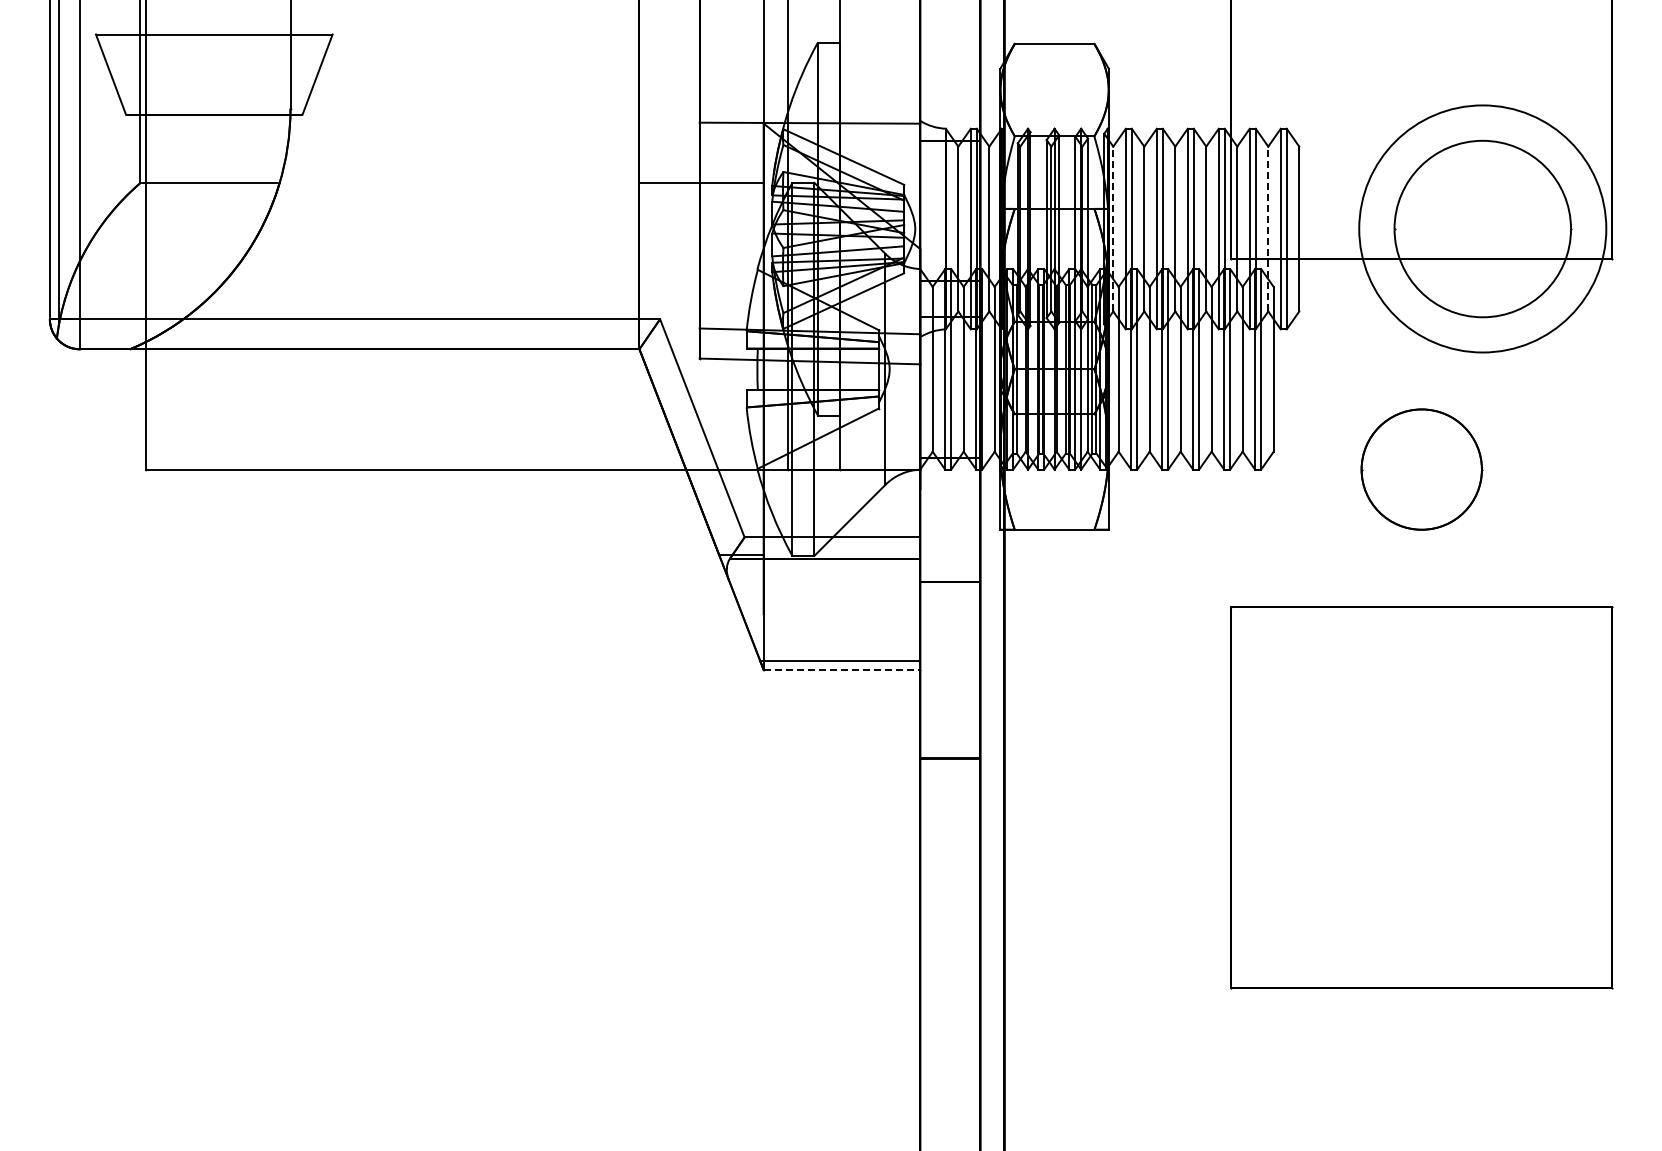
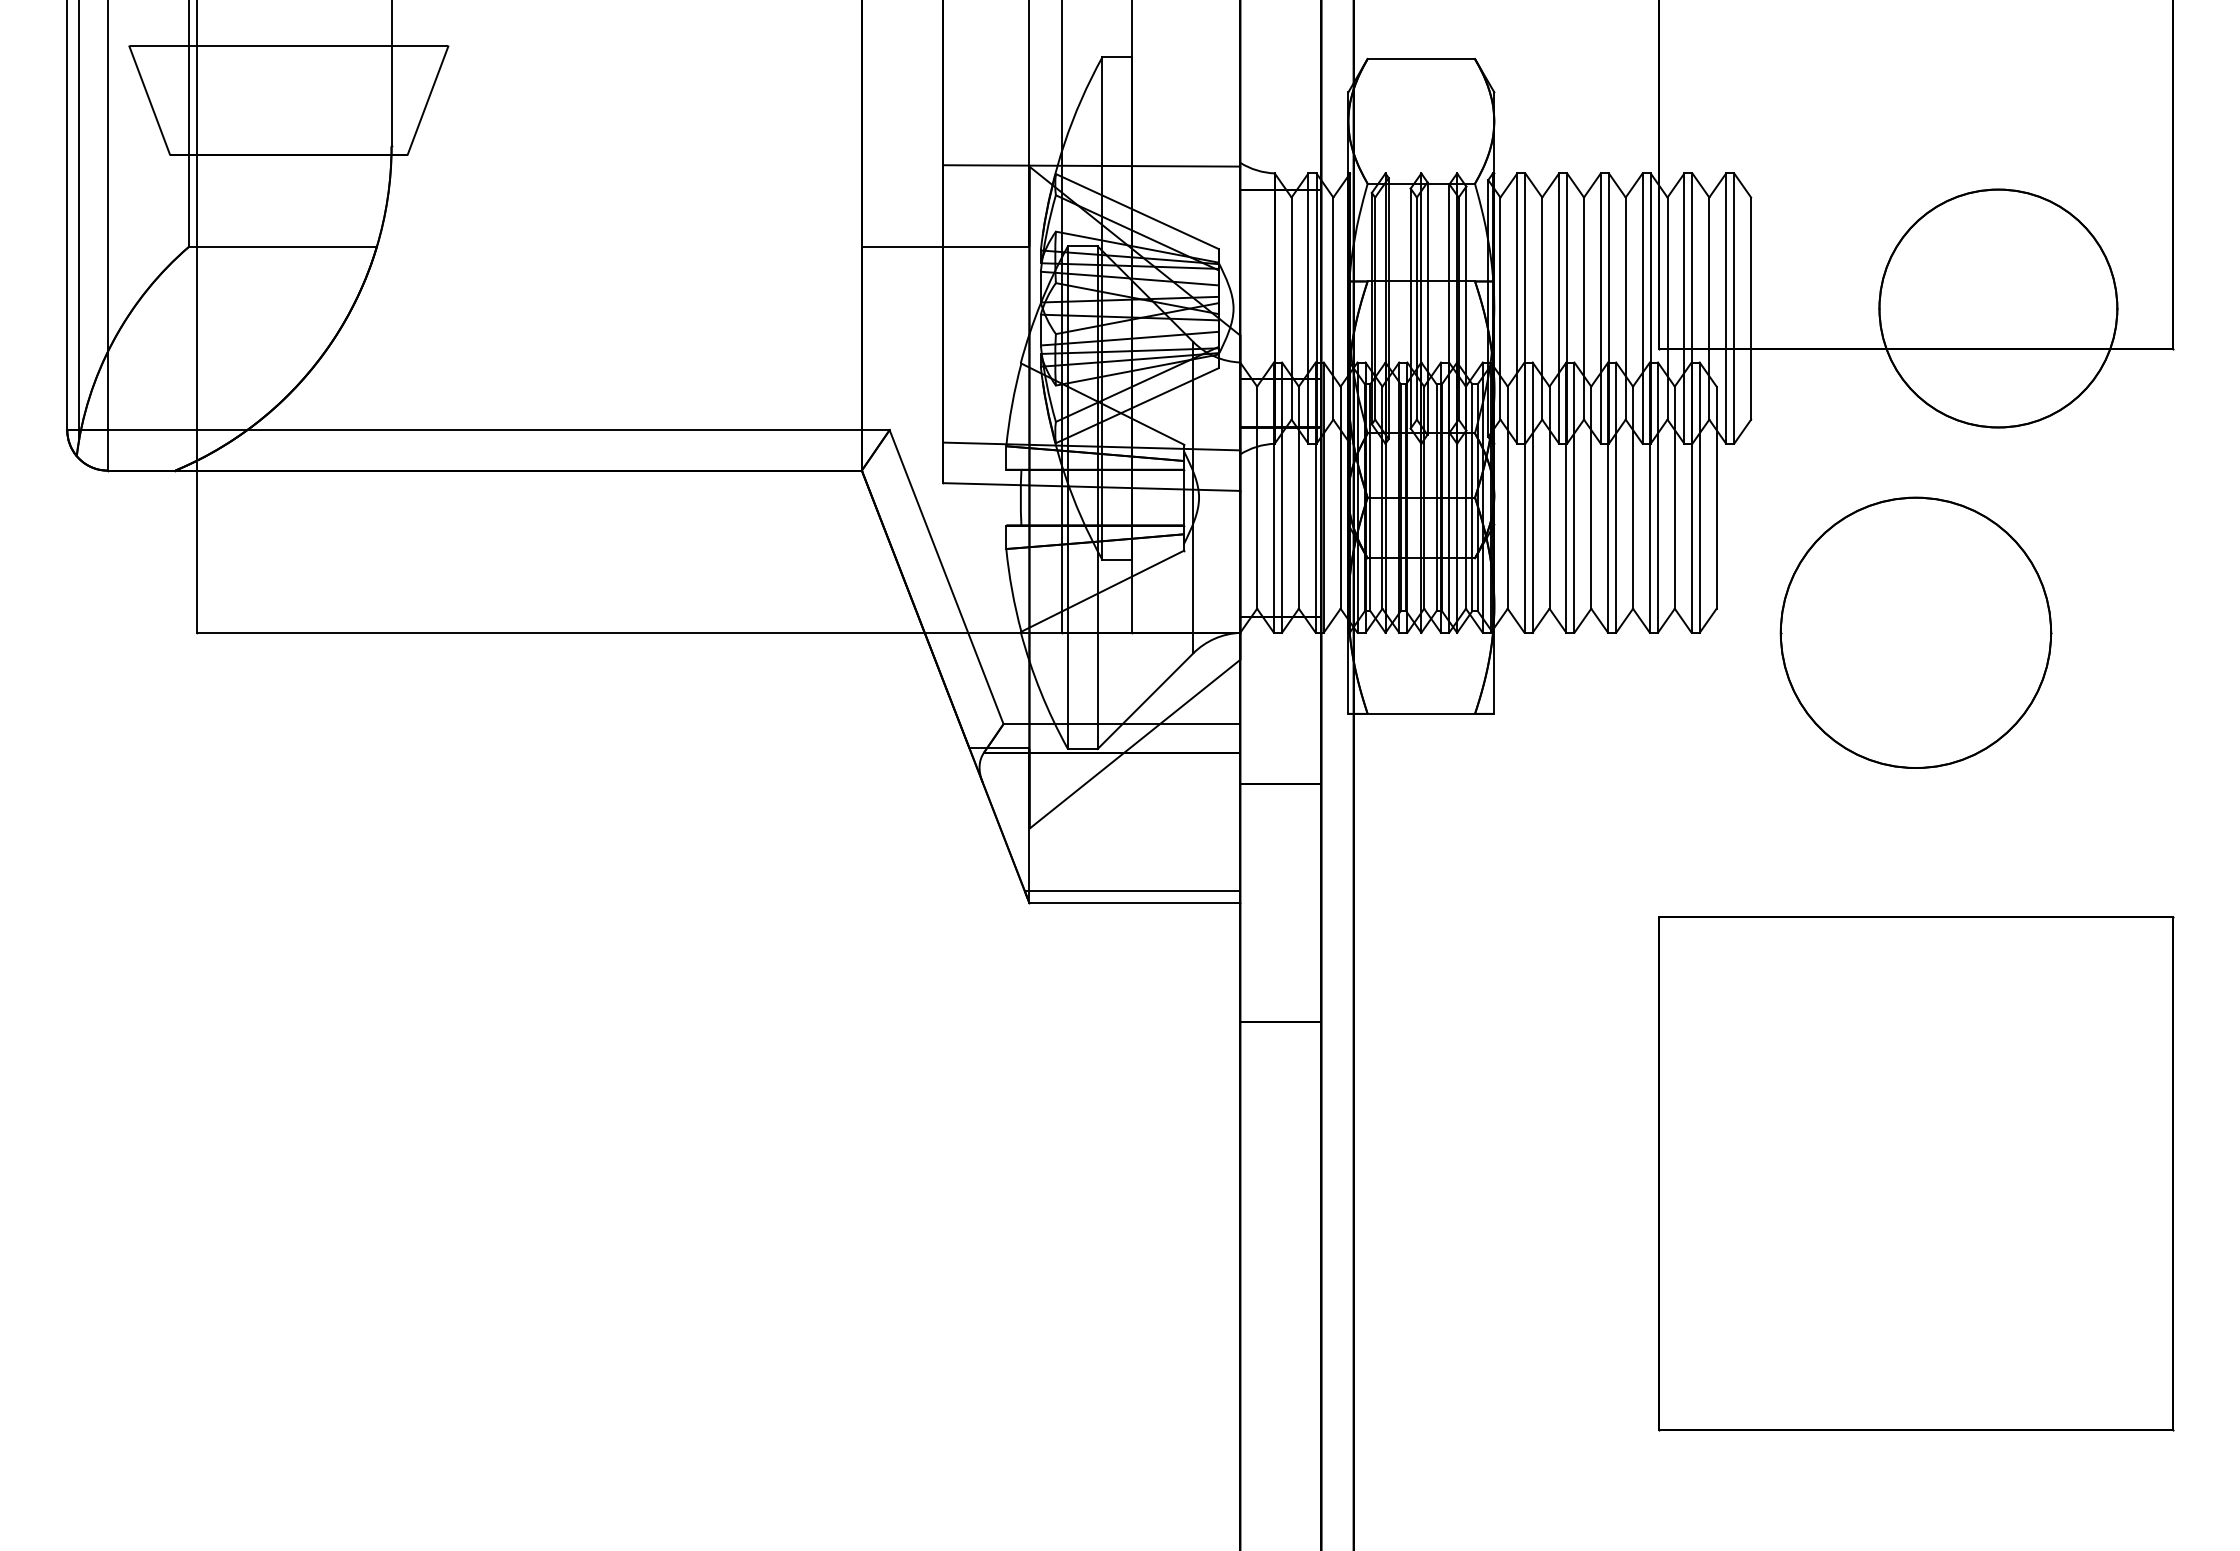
line: (1113, 228) -> (1500, 307), dashed -> solid
line: (1268, 228) -> (1709, 307), dashed -> solid
circle: (1482, 228) -> (1998, 307), size x0.71
part: (1421, 469) -> (1915, 632), size x1.67
line: (841, 552) -> (1134, 744), added
line: (842, 670) -> (1135, 903), dashed -> solid
part: (1421, 797) -> (1915, 1173), moved

